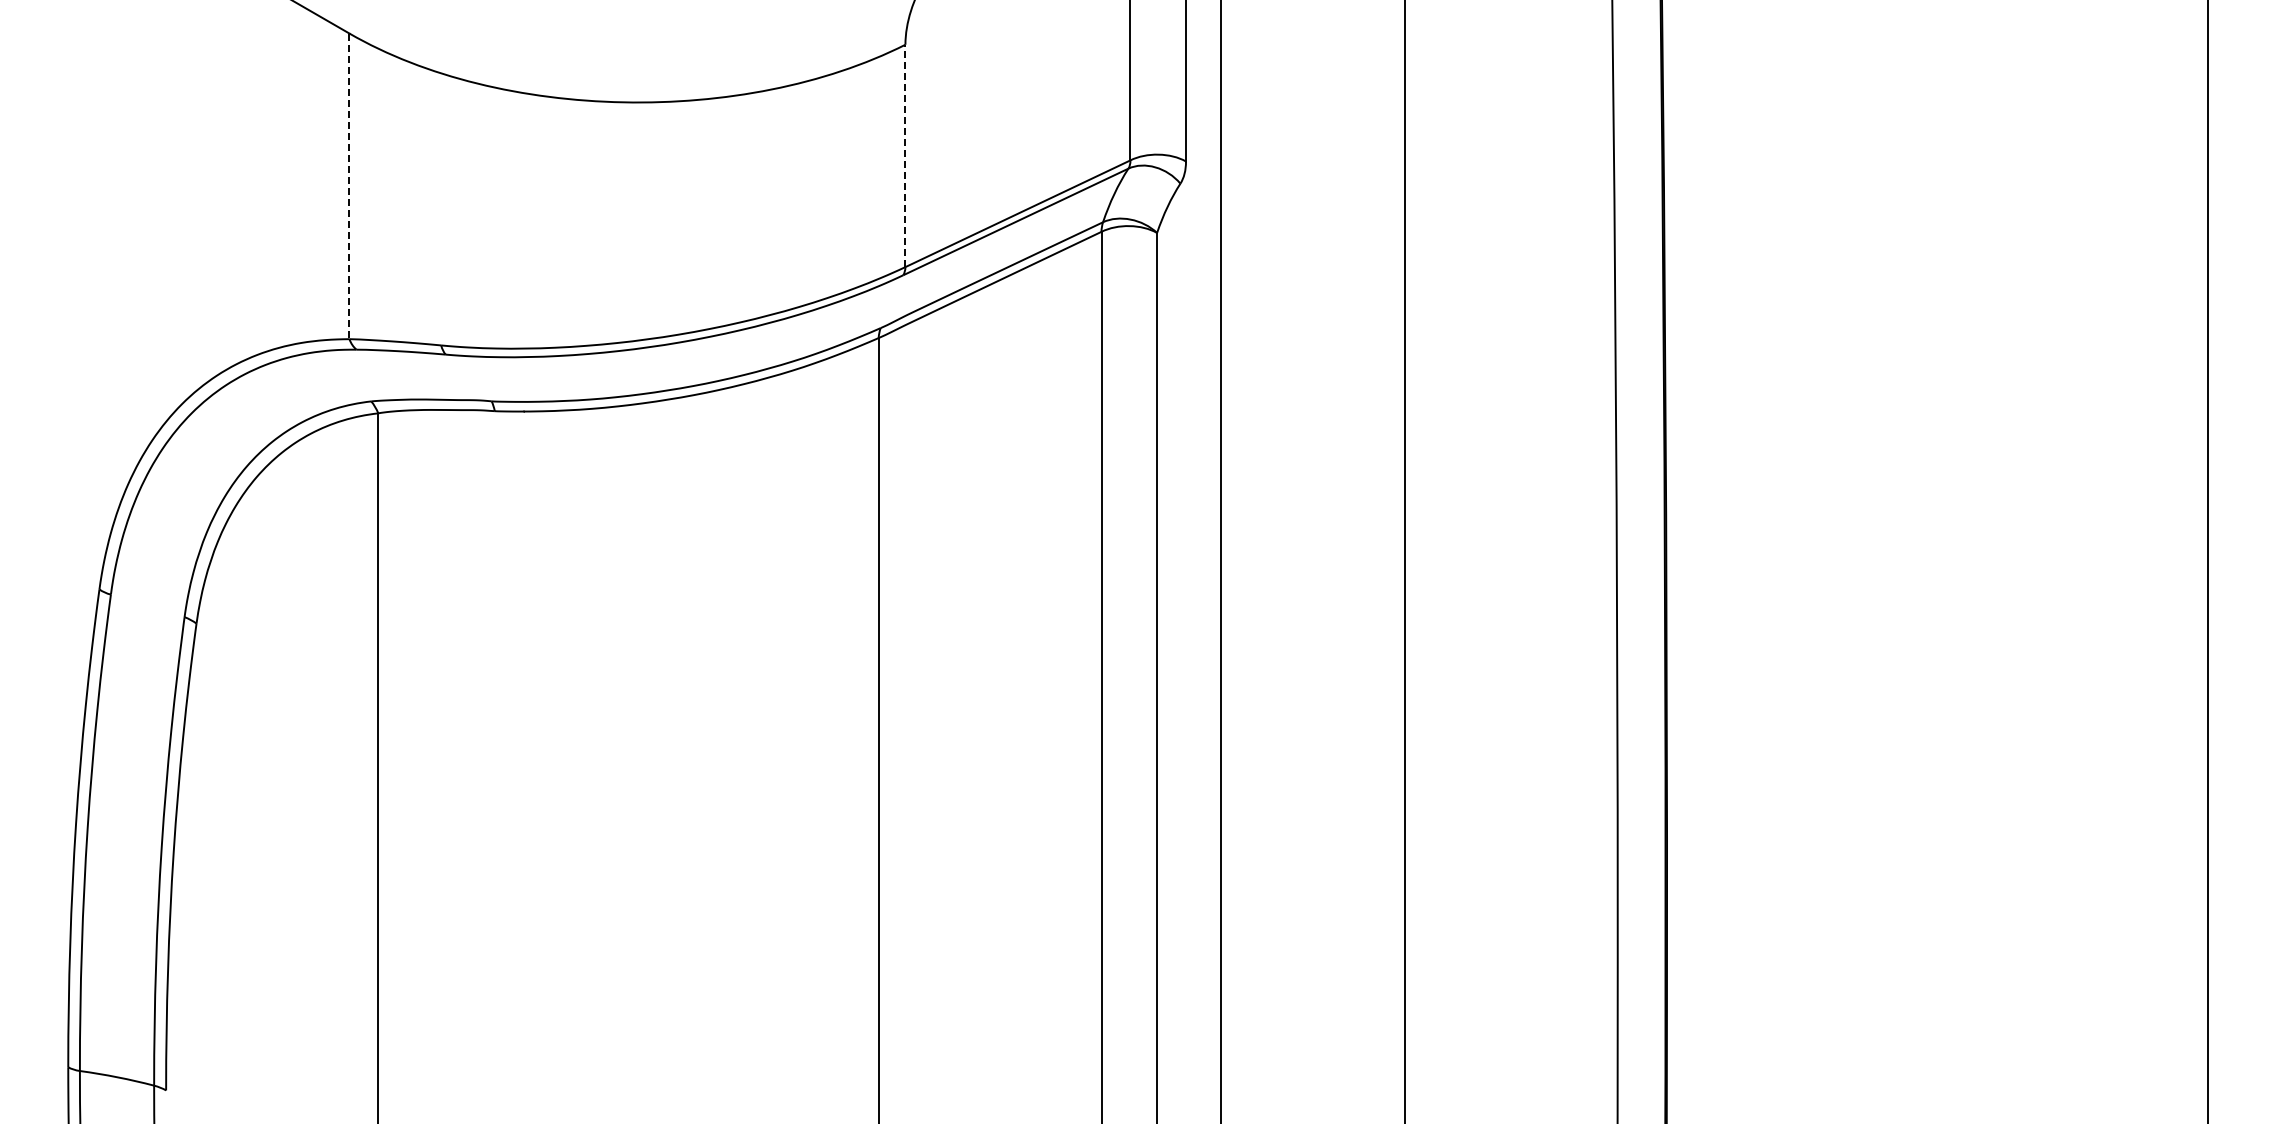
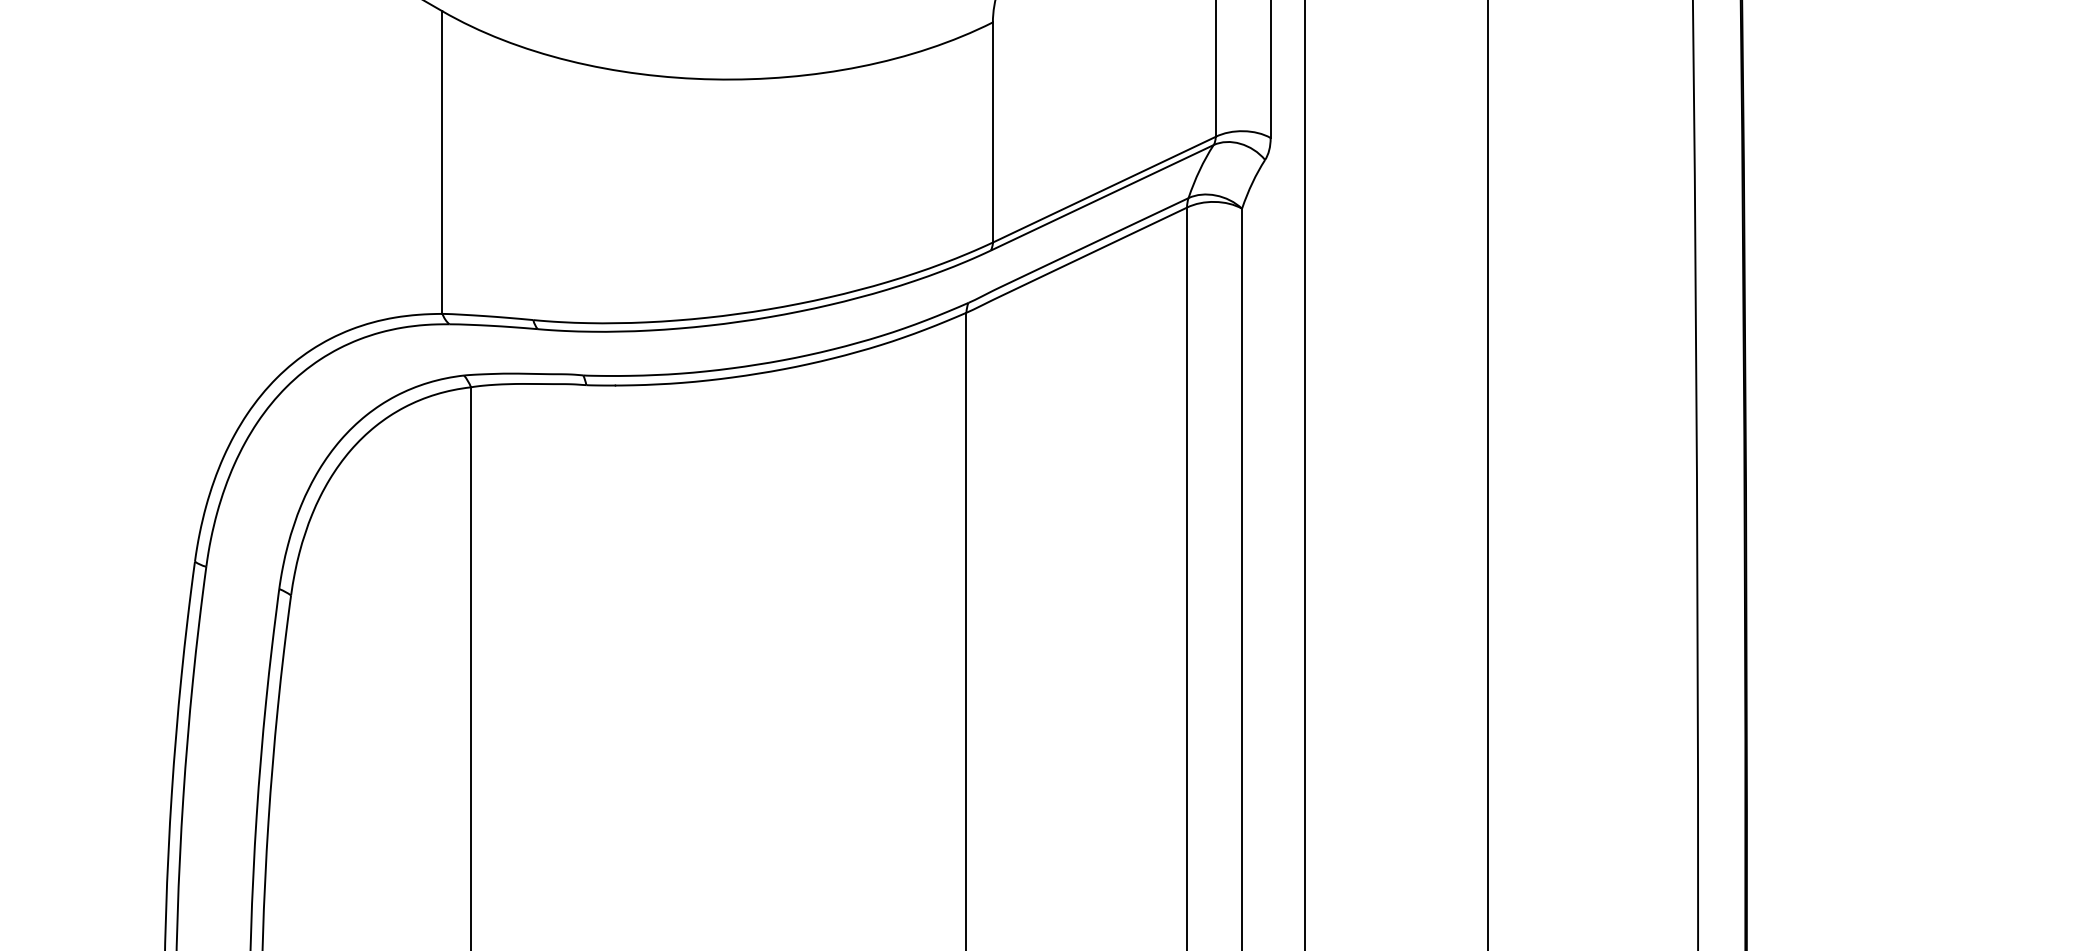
line: (905, 155) -> (992, 132), dashed -> solid
line: (349, 186) -> (442, 162), dashed -> solid

